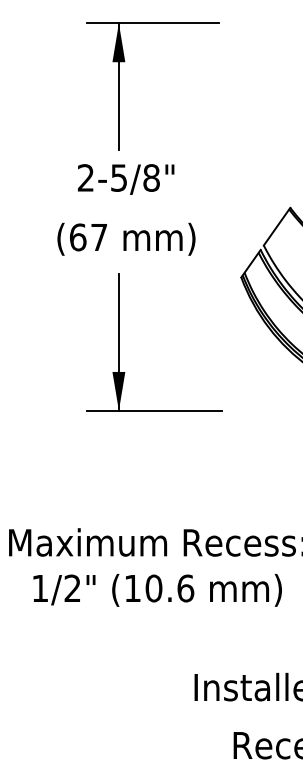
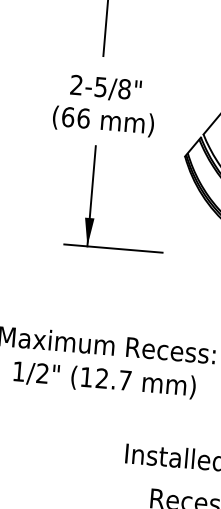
text: (125, 179) -> (105, 88), moved
text: (99, 237) -> (83, 118), (67 -> (66
text: (169, 588) -> (113, 379), (10.6 -> (12.7

